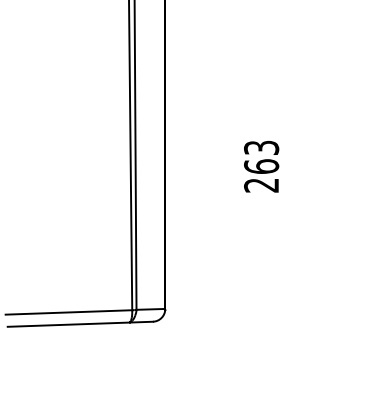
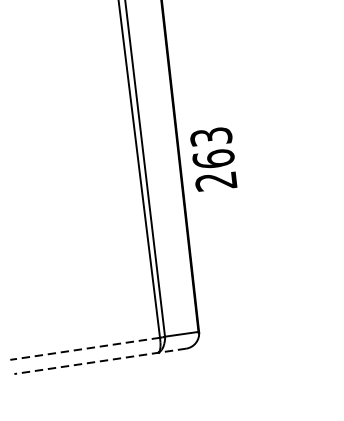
text: (261, 166) -> (213, 158), moved
line: (68, 312) -> (84, 348), solid -> dashed
line: (80, 324) -> (100, 361), solid -> dashed

